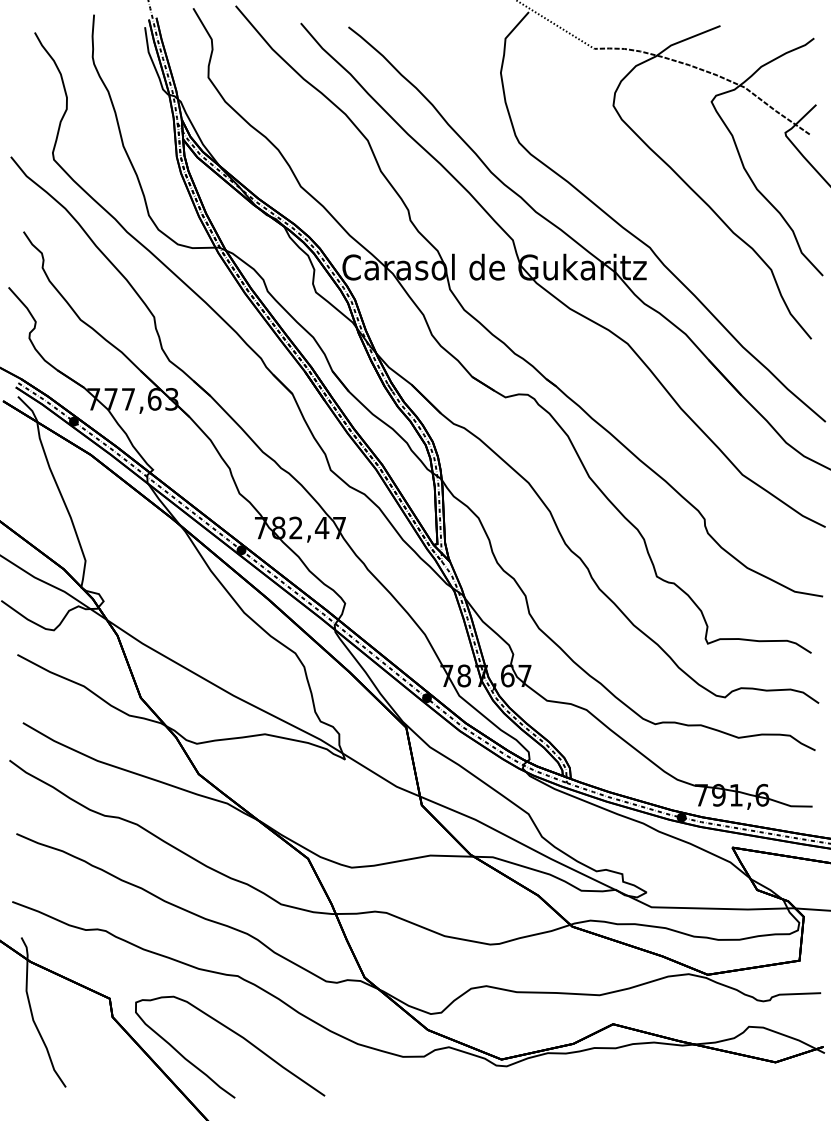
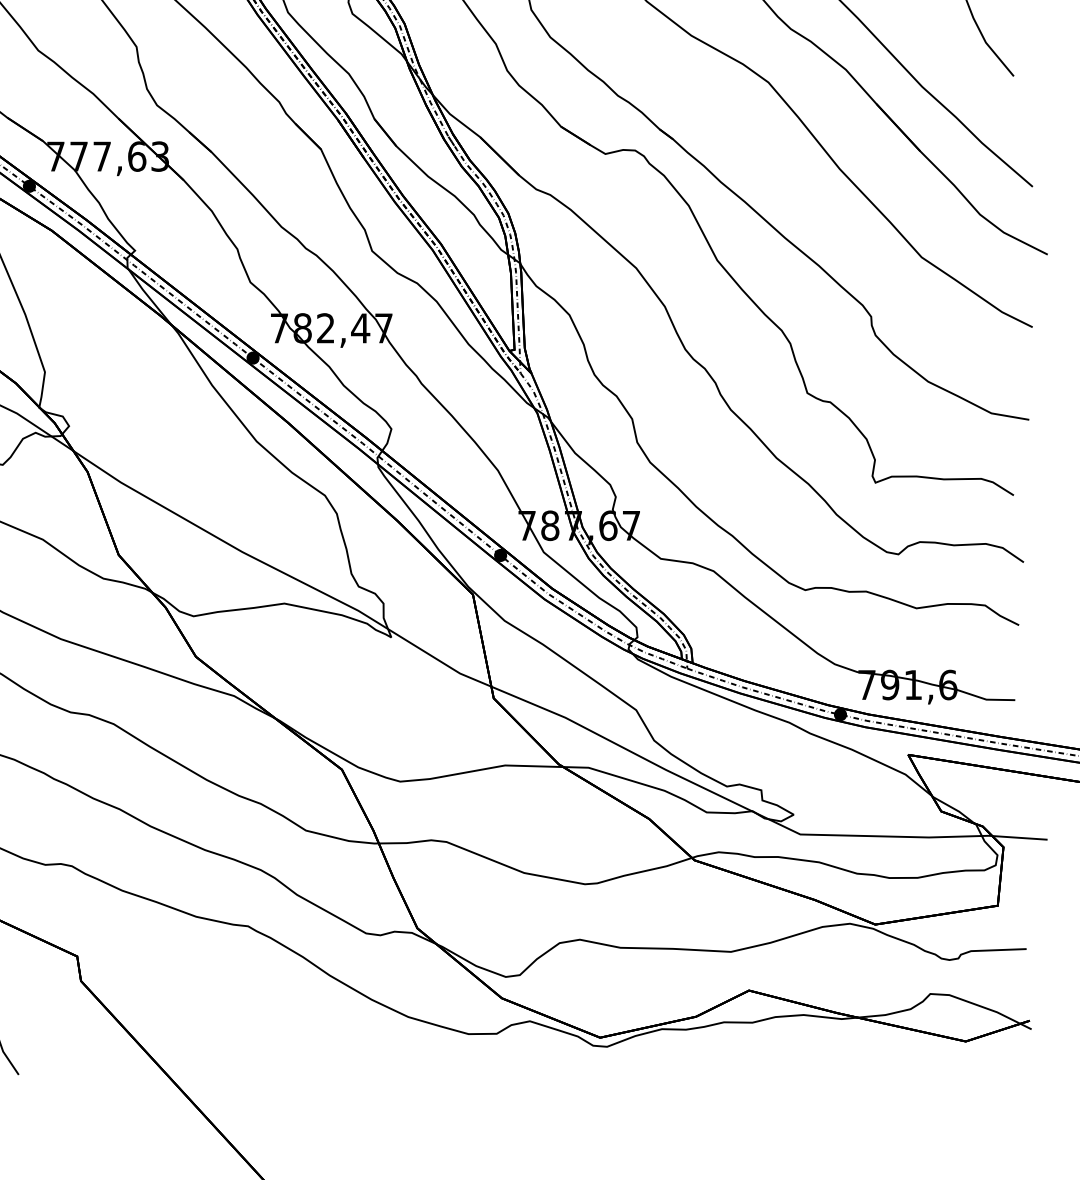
curve: (237, 1035) -> (247, 1005), removed

